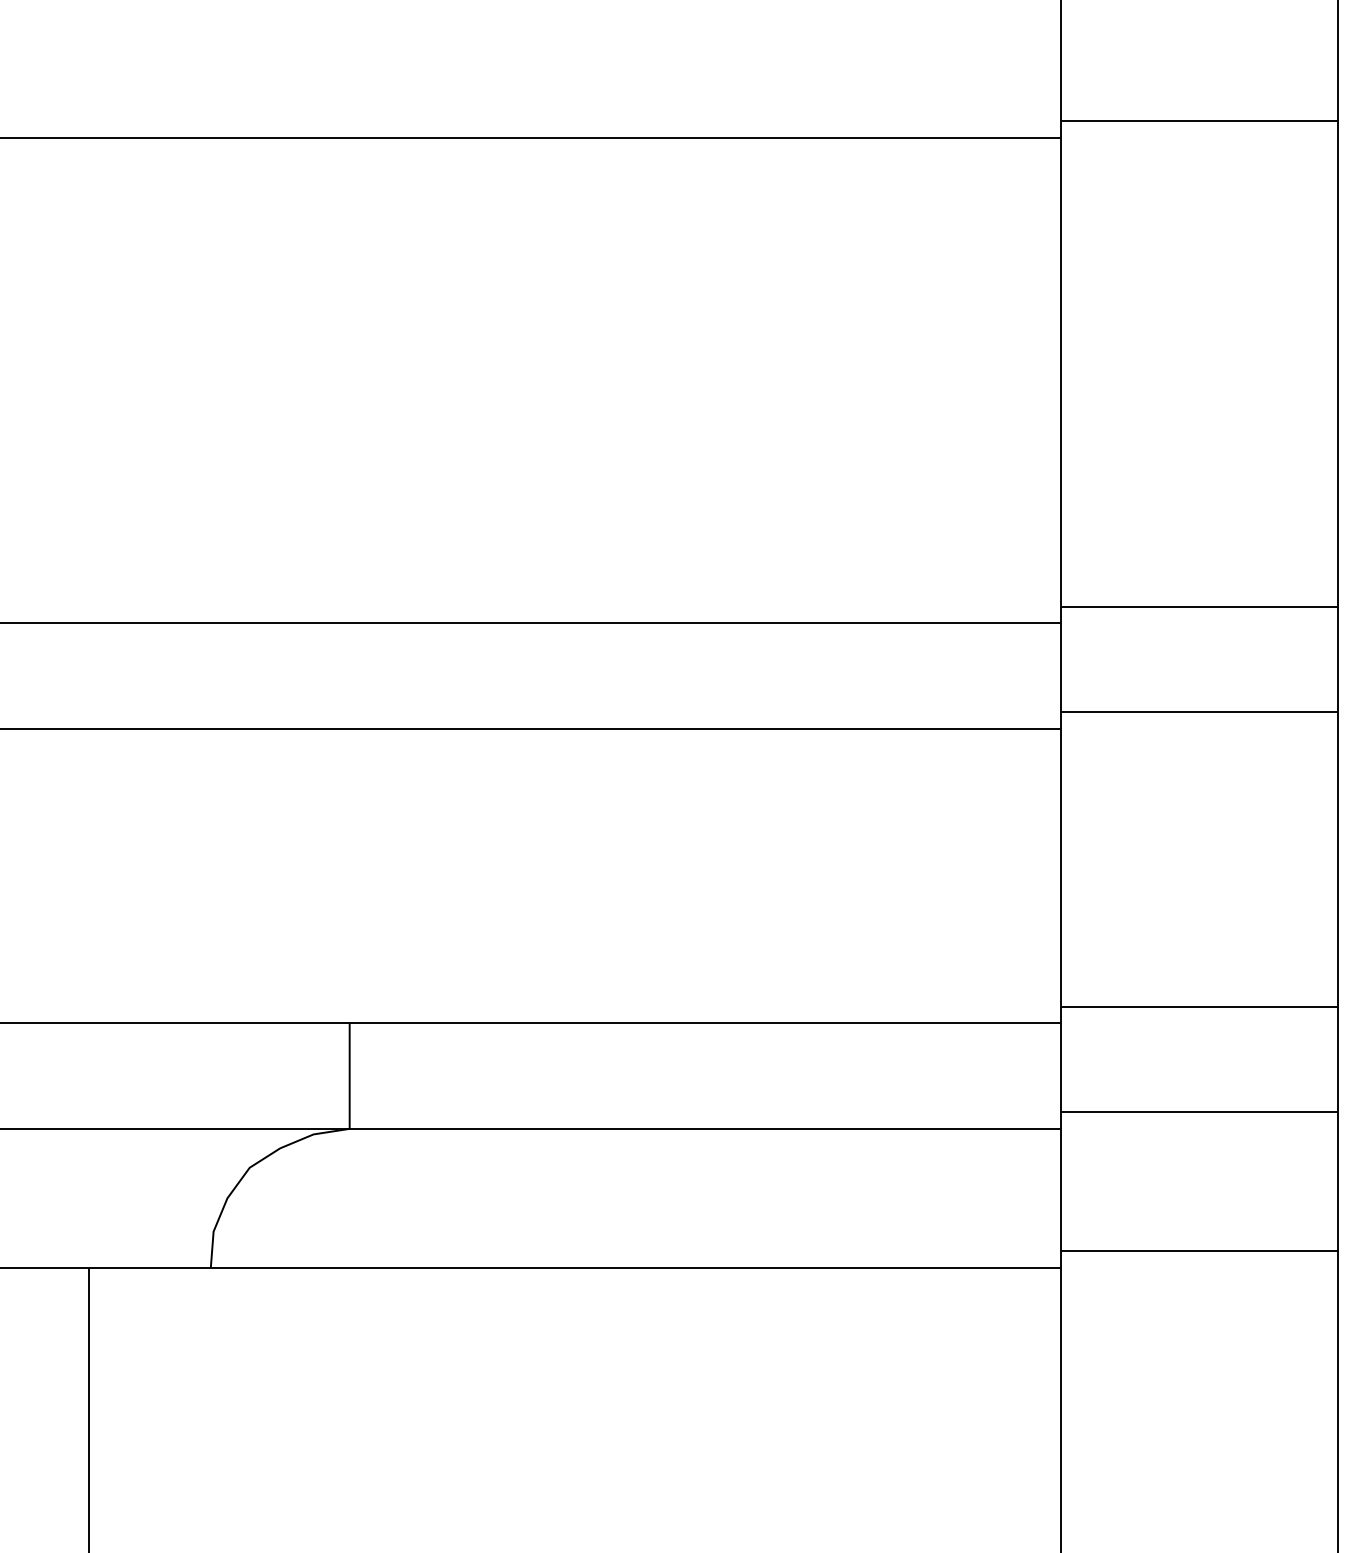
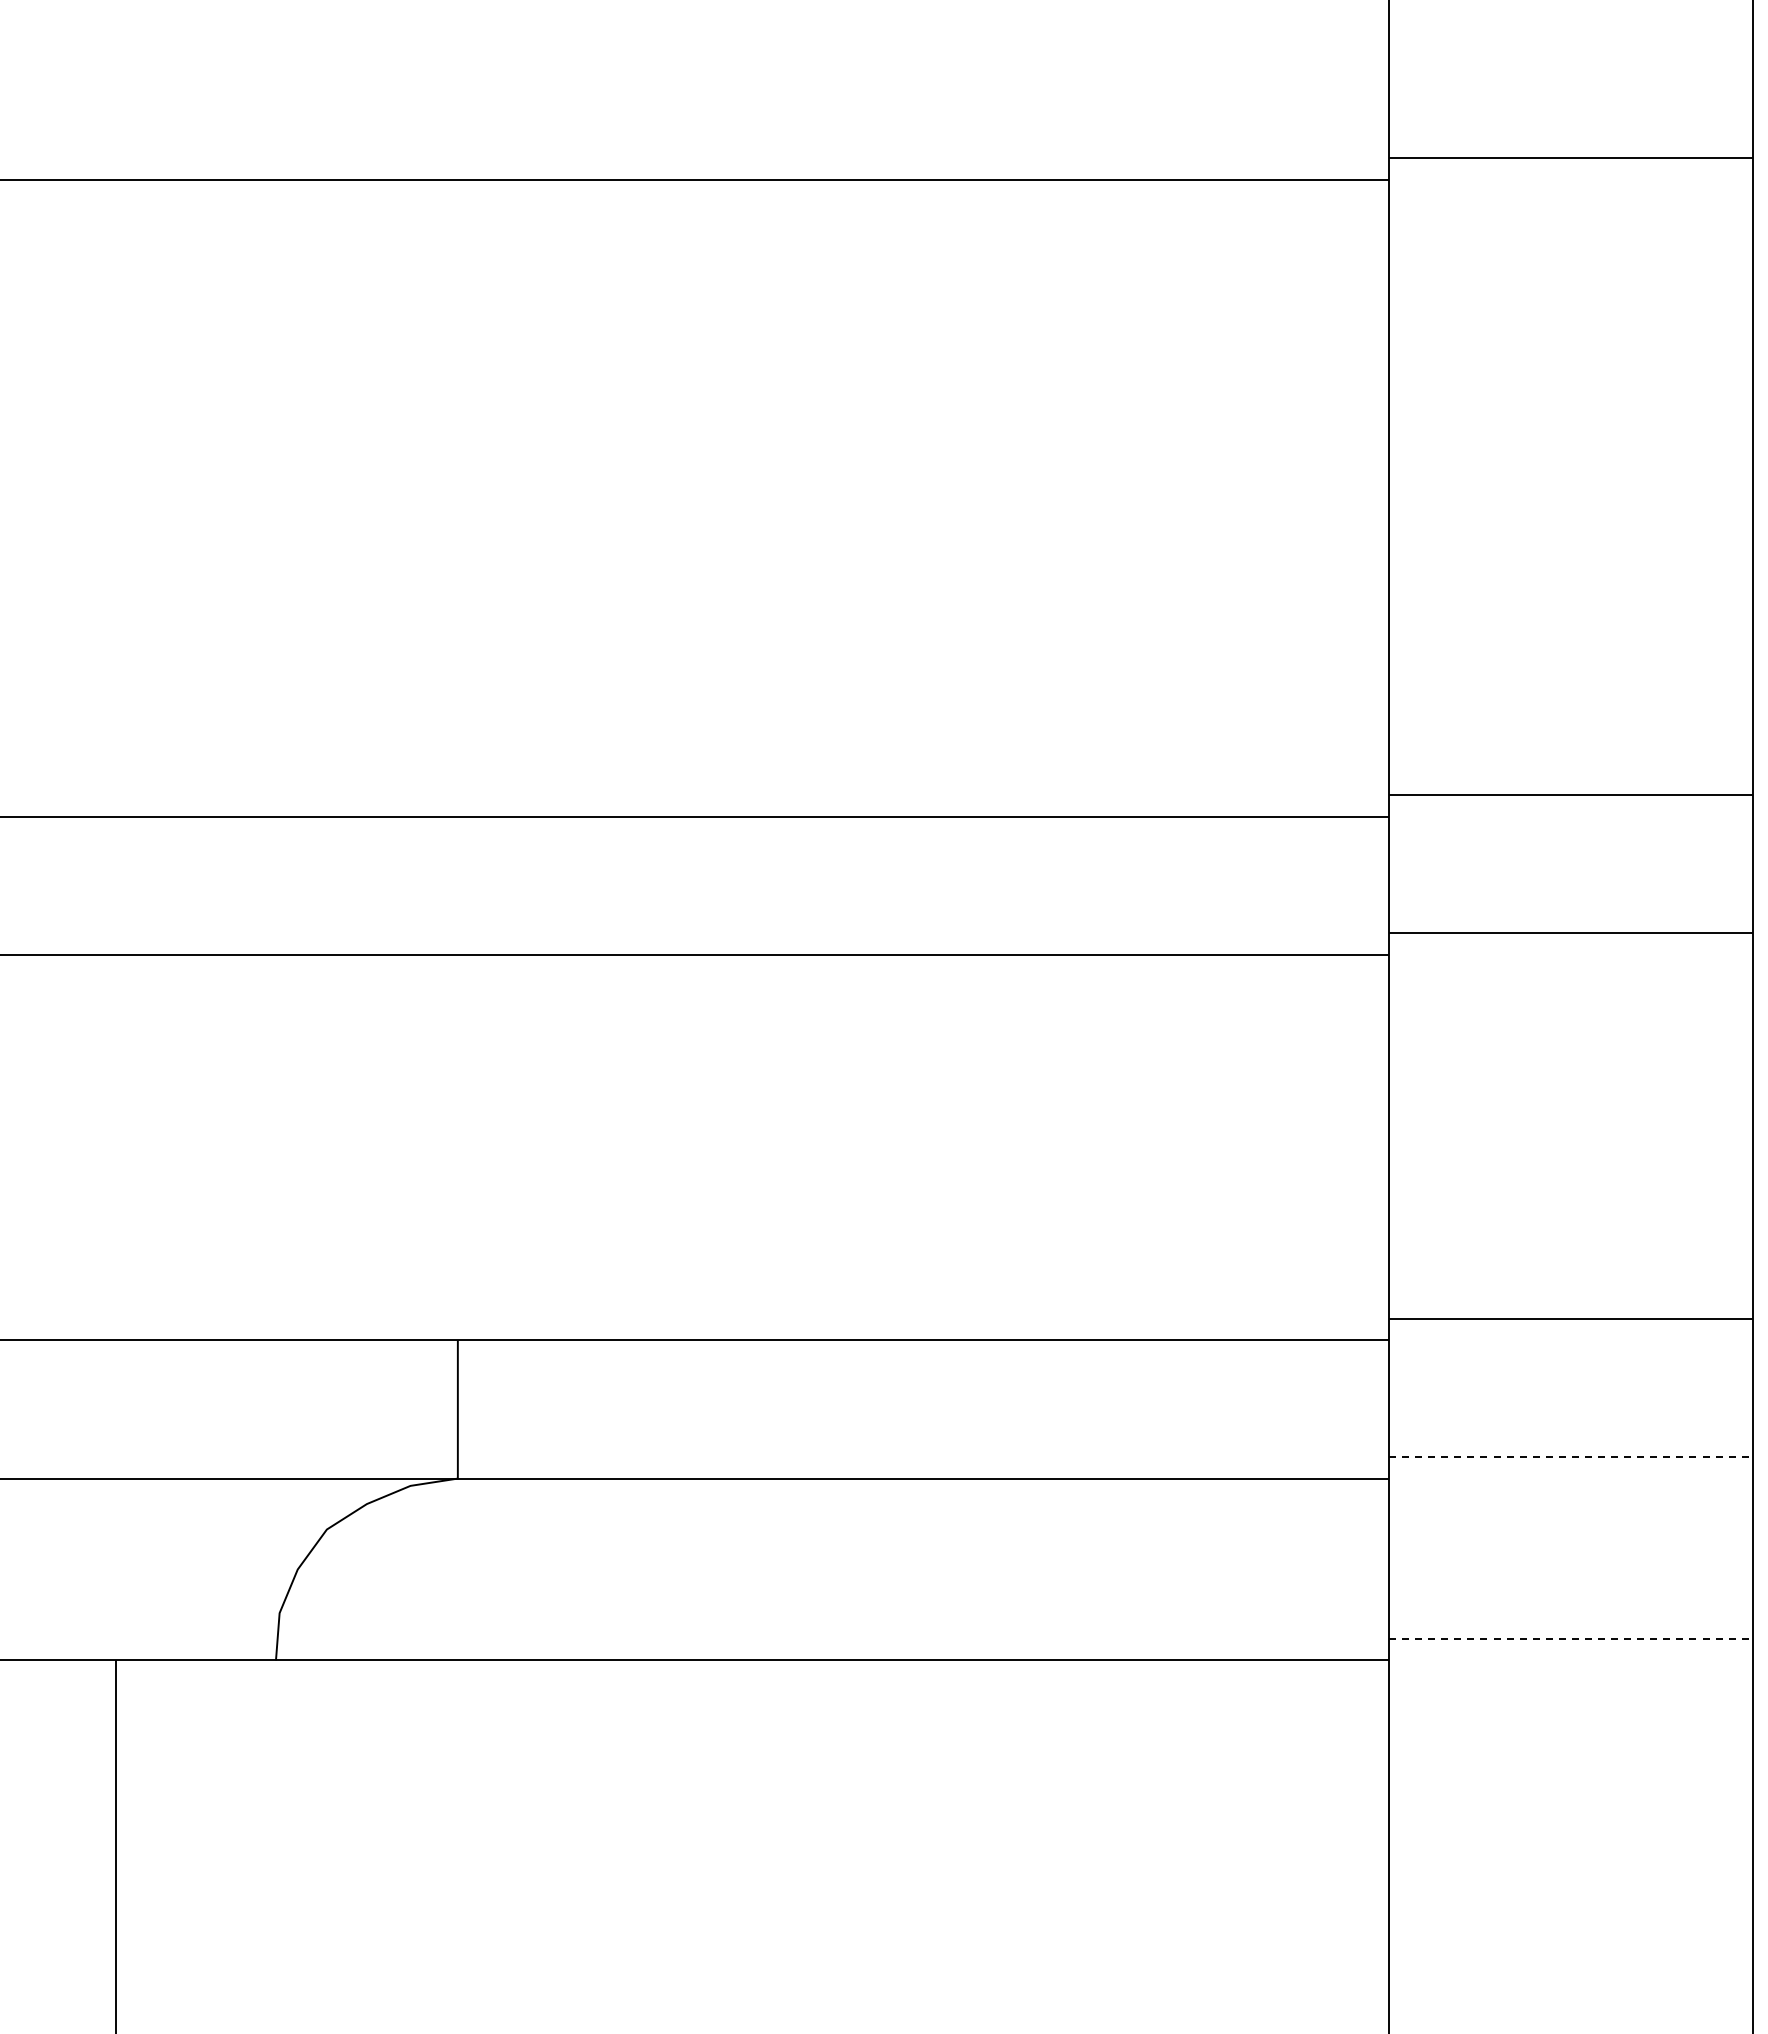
line: (1199, 1112) -> (1570, 1456), solid -> dashed
line: (1199, 1250) -> (1570, 1638), solid -> dashed

